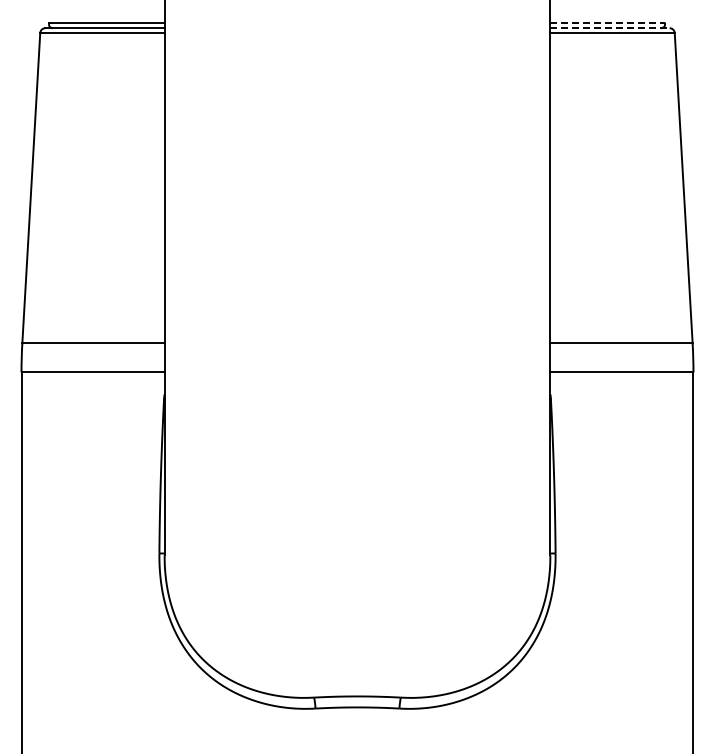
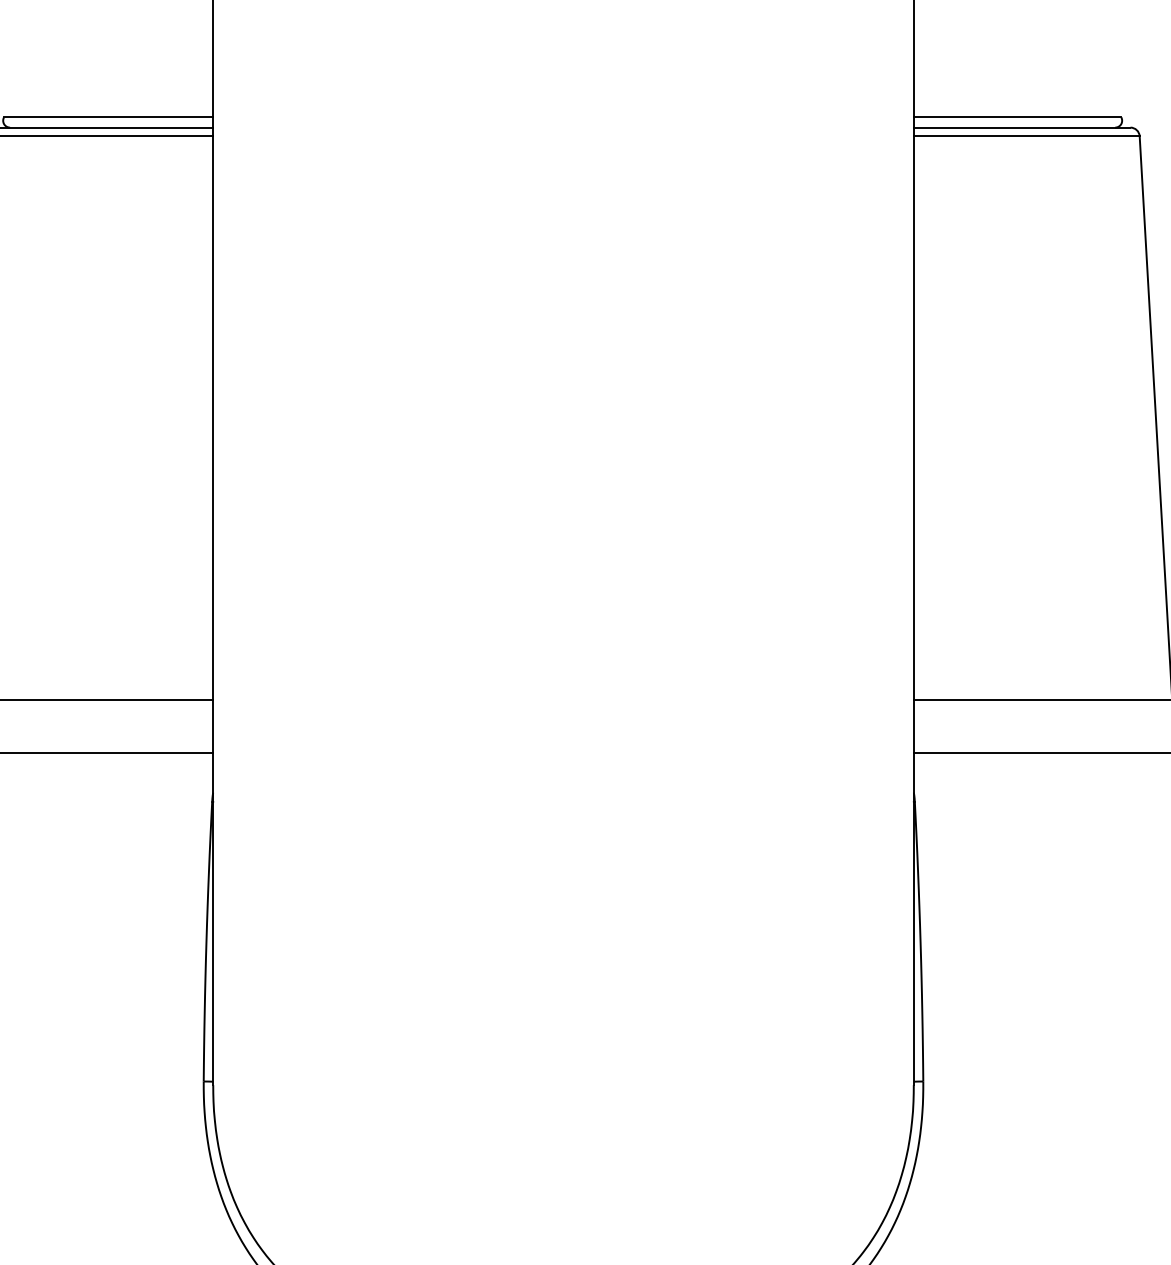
line: (608, 22) -> (1019, 117), dashed -> solid
line: (610, 28) -> (1023, 128), dashed -> solid

